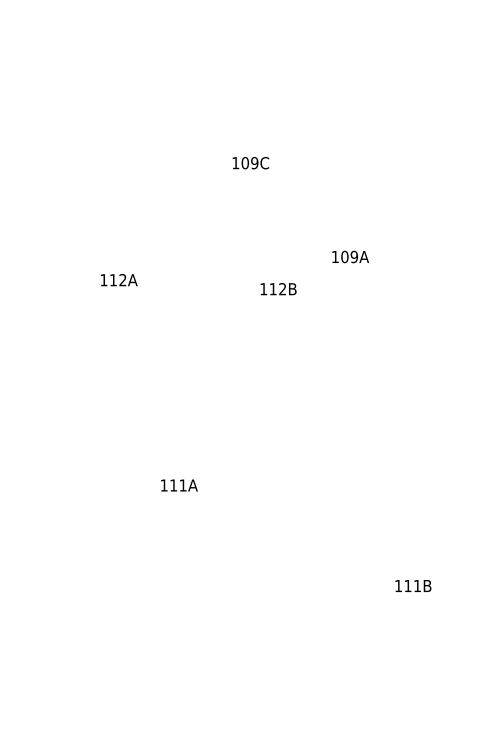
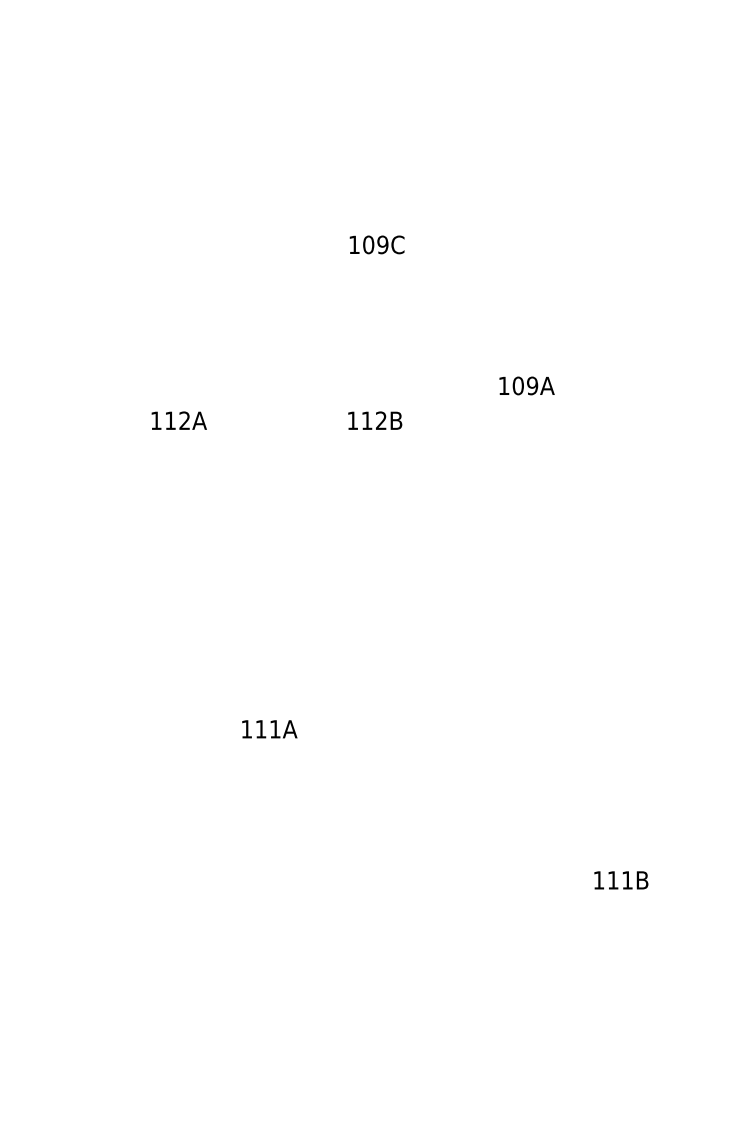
text: (278, 289) -> (374, 421), moved

